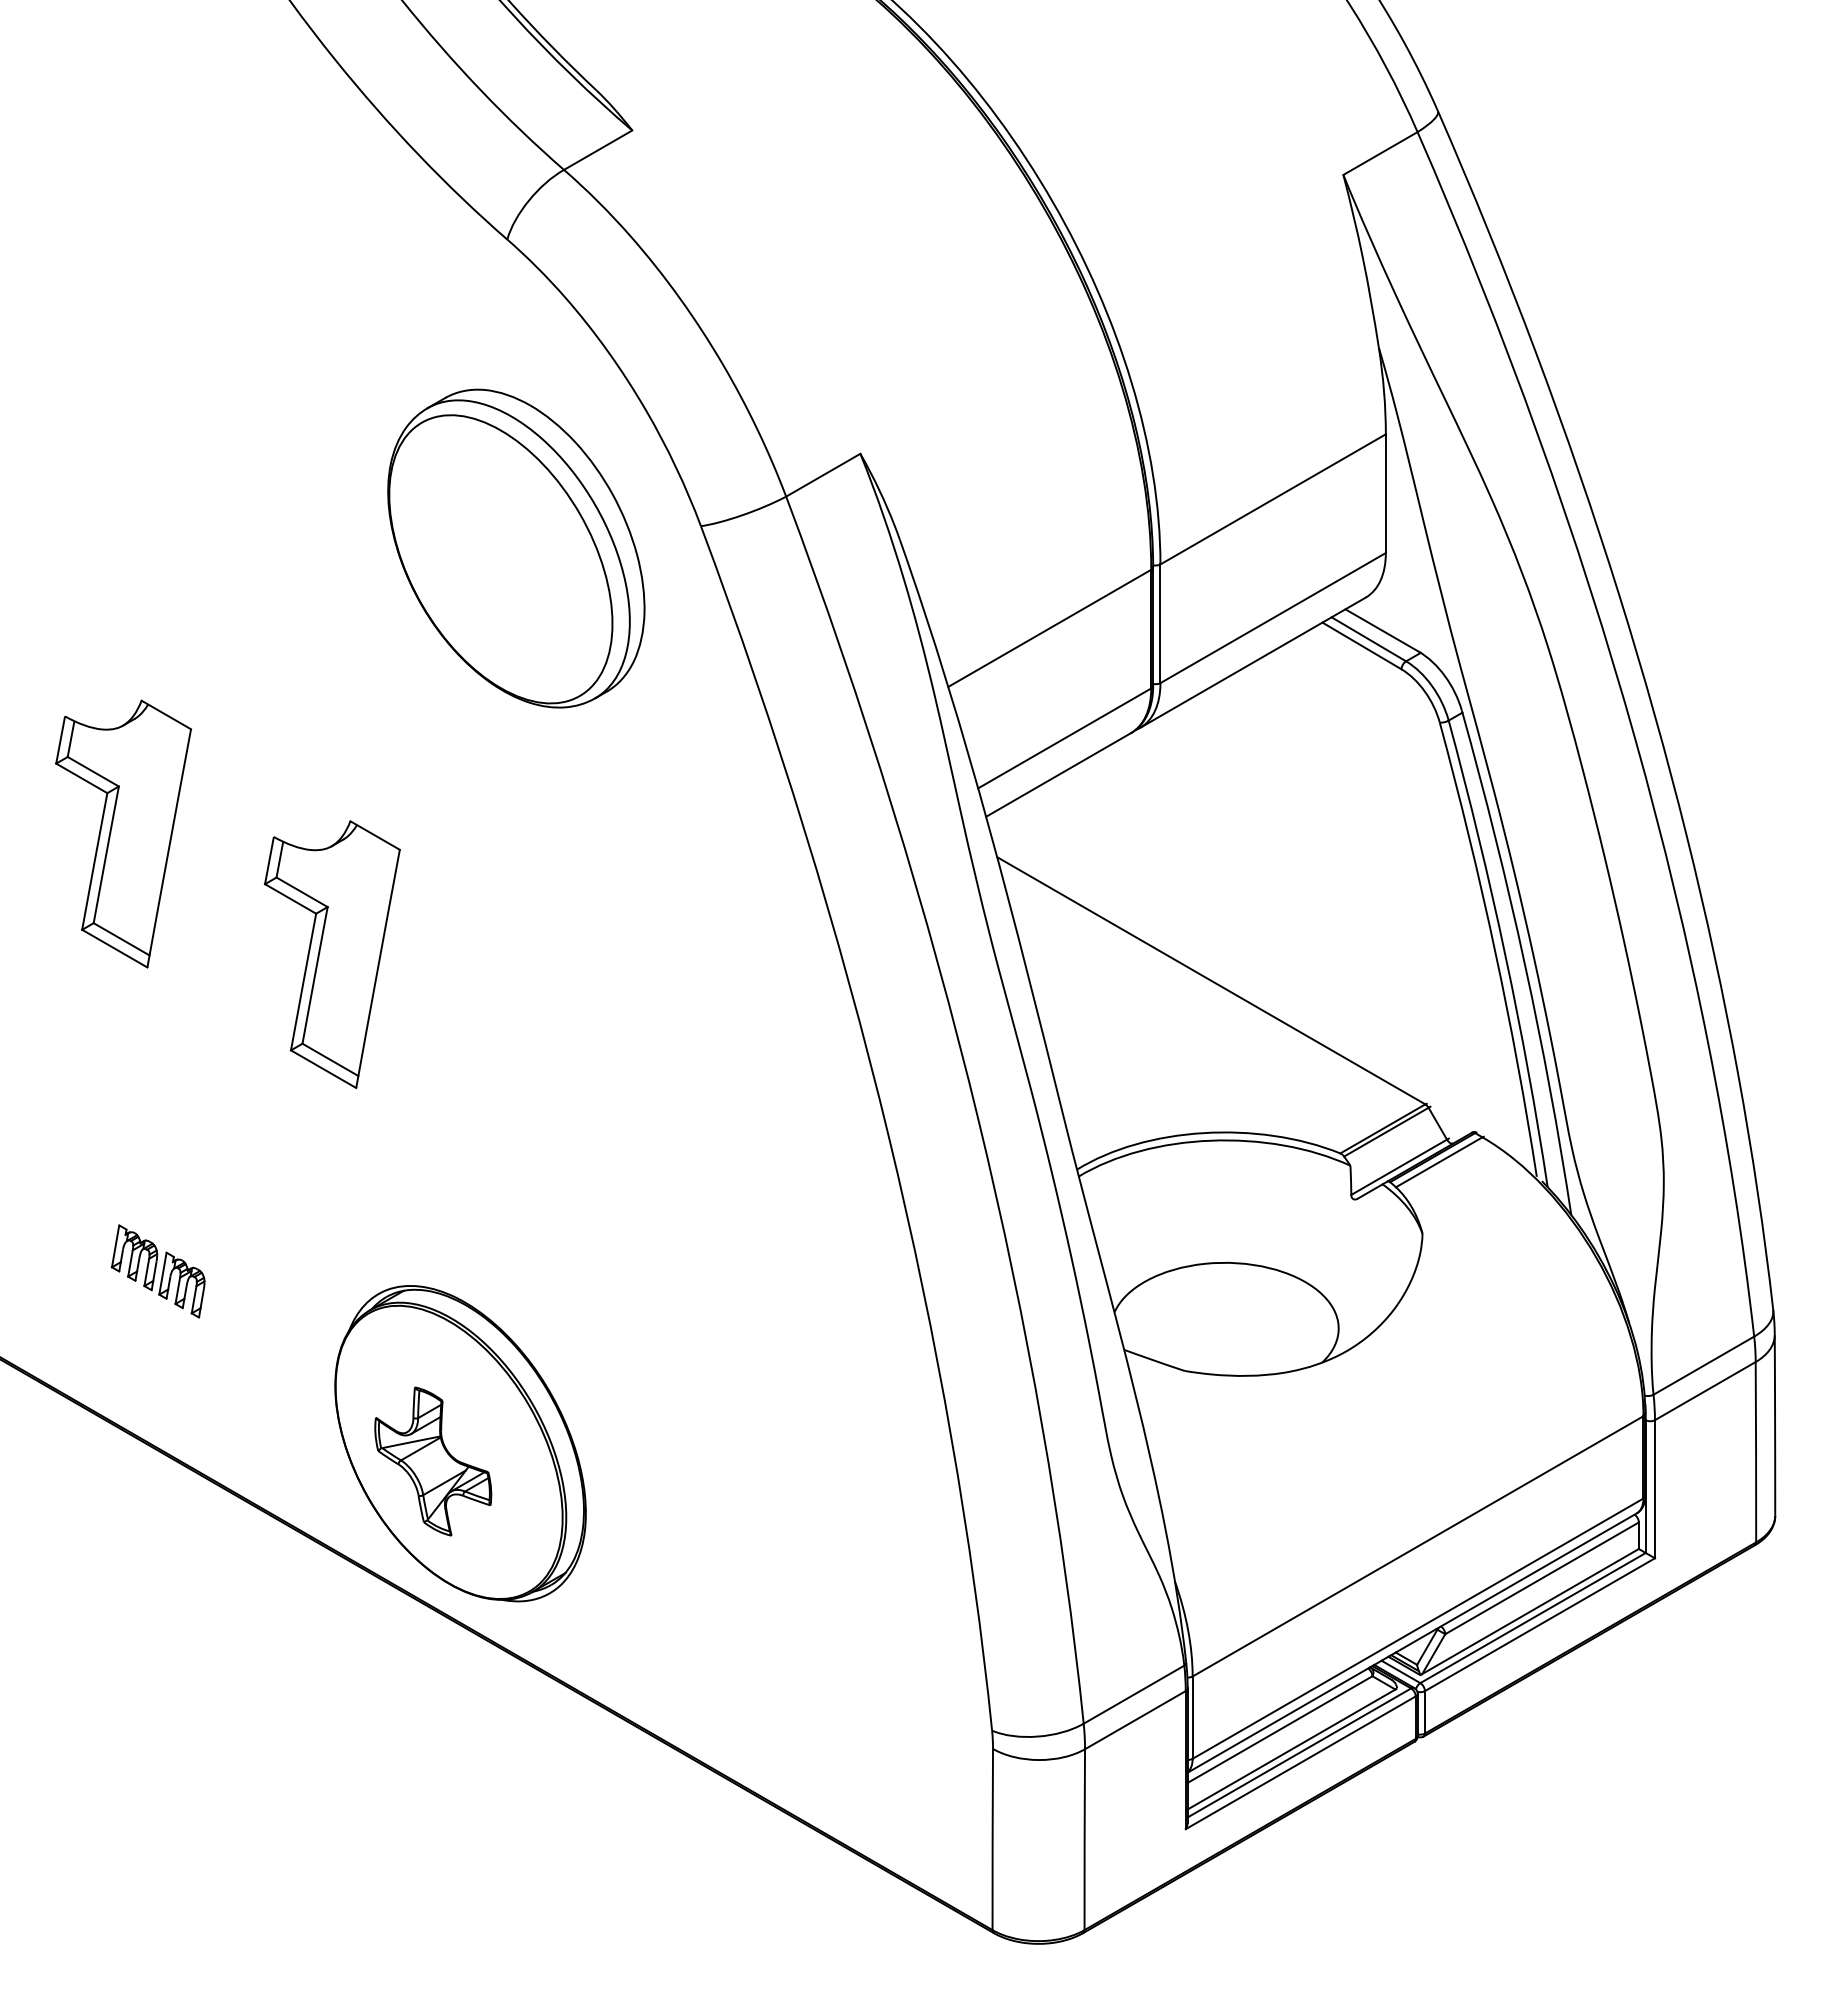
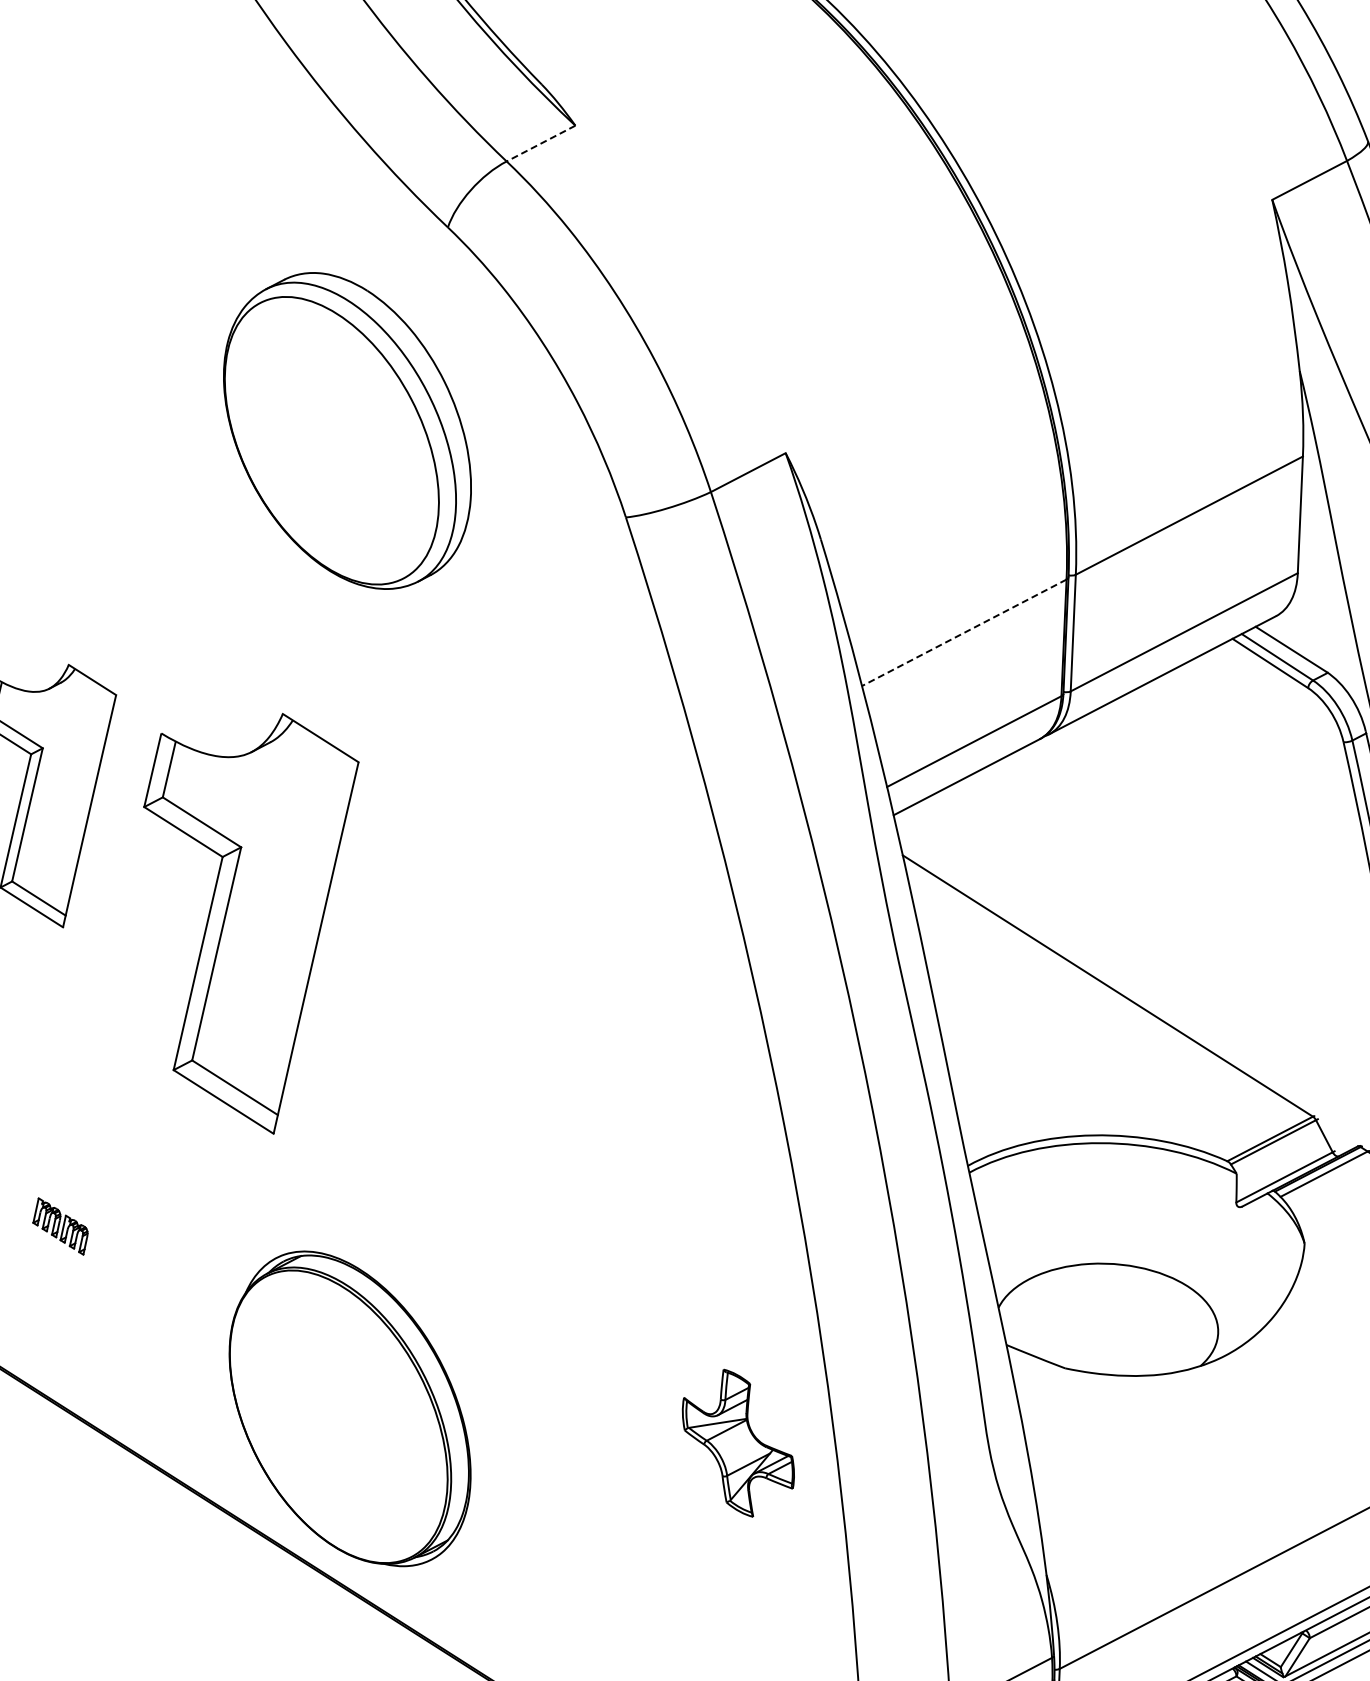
line: (597, 150) -> (540, 143), solid -> dashed
part: (516, 548) -> (347, 430), moved
line: (1049, 628) -> (964, 632), solid -> dashed
part: (332, 954) -> (245, 922), size x1.6
part: (157, 1271) -> (59, 1226), size x0.6
part: (433, 1461) -> (738, 1443), moved

